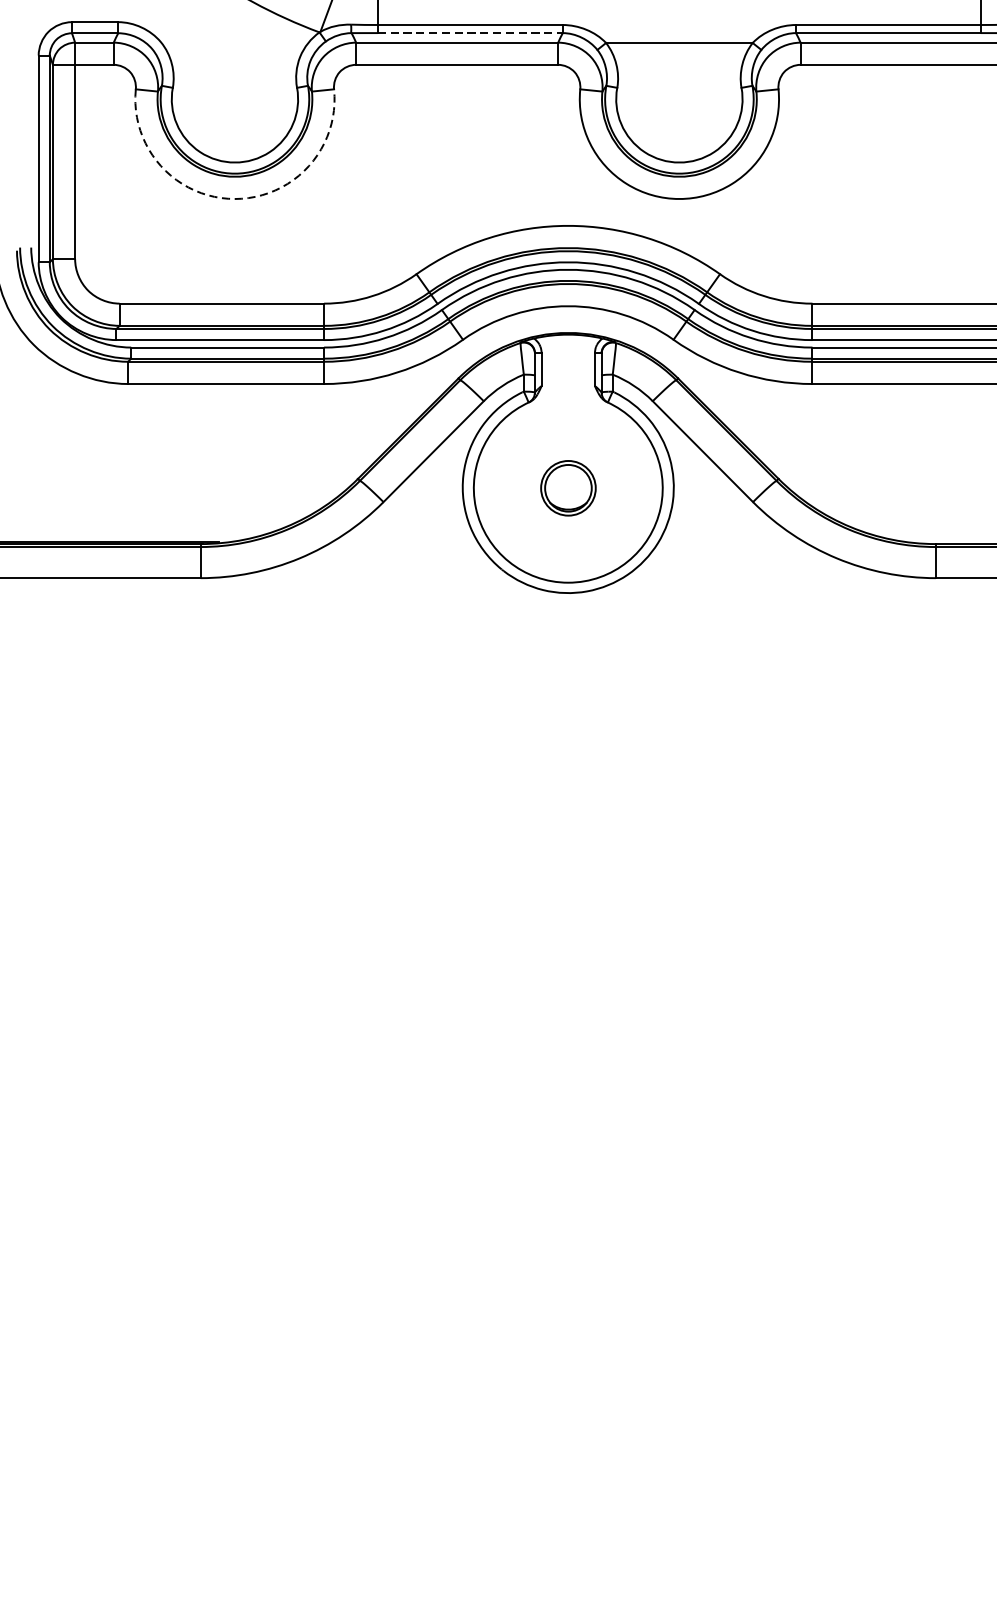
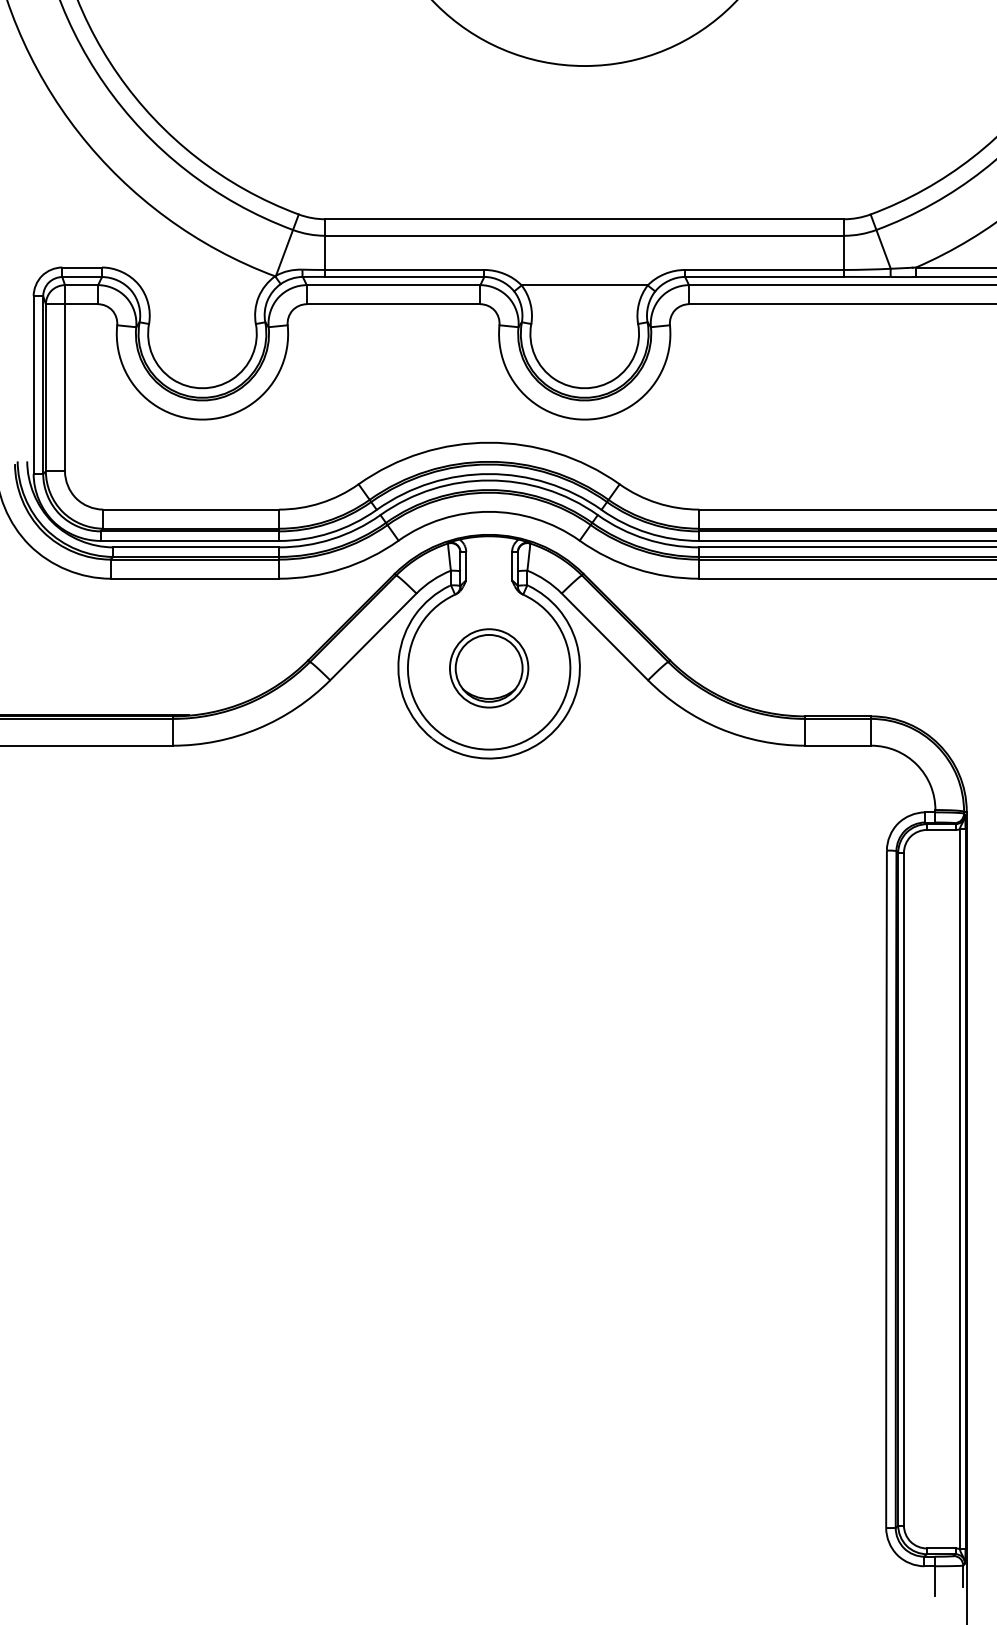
line: (469, 32) -> (404, 276), dashed -> solid
arc: (234, 198) -> (202, 419), dashed -> solid
part: (568, 488) -> (489, 668), size x1.67

